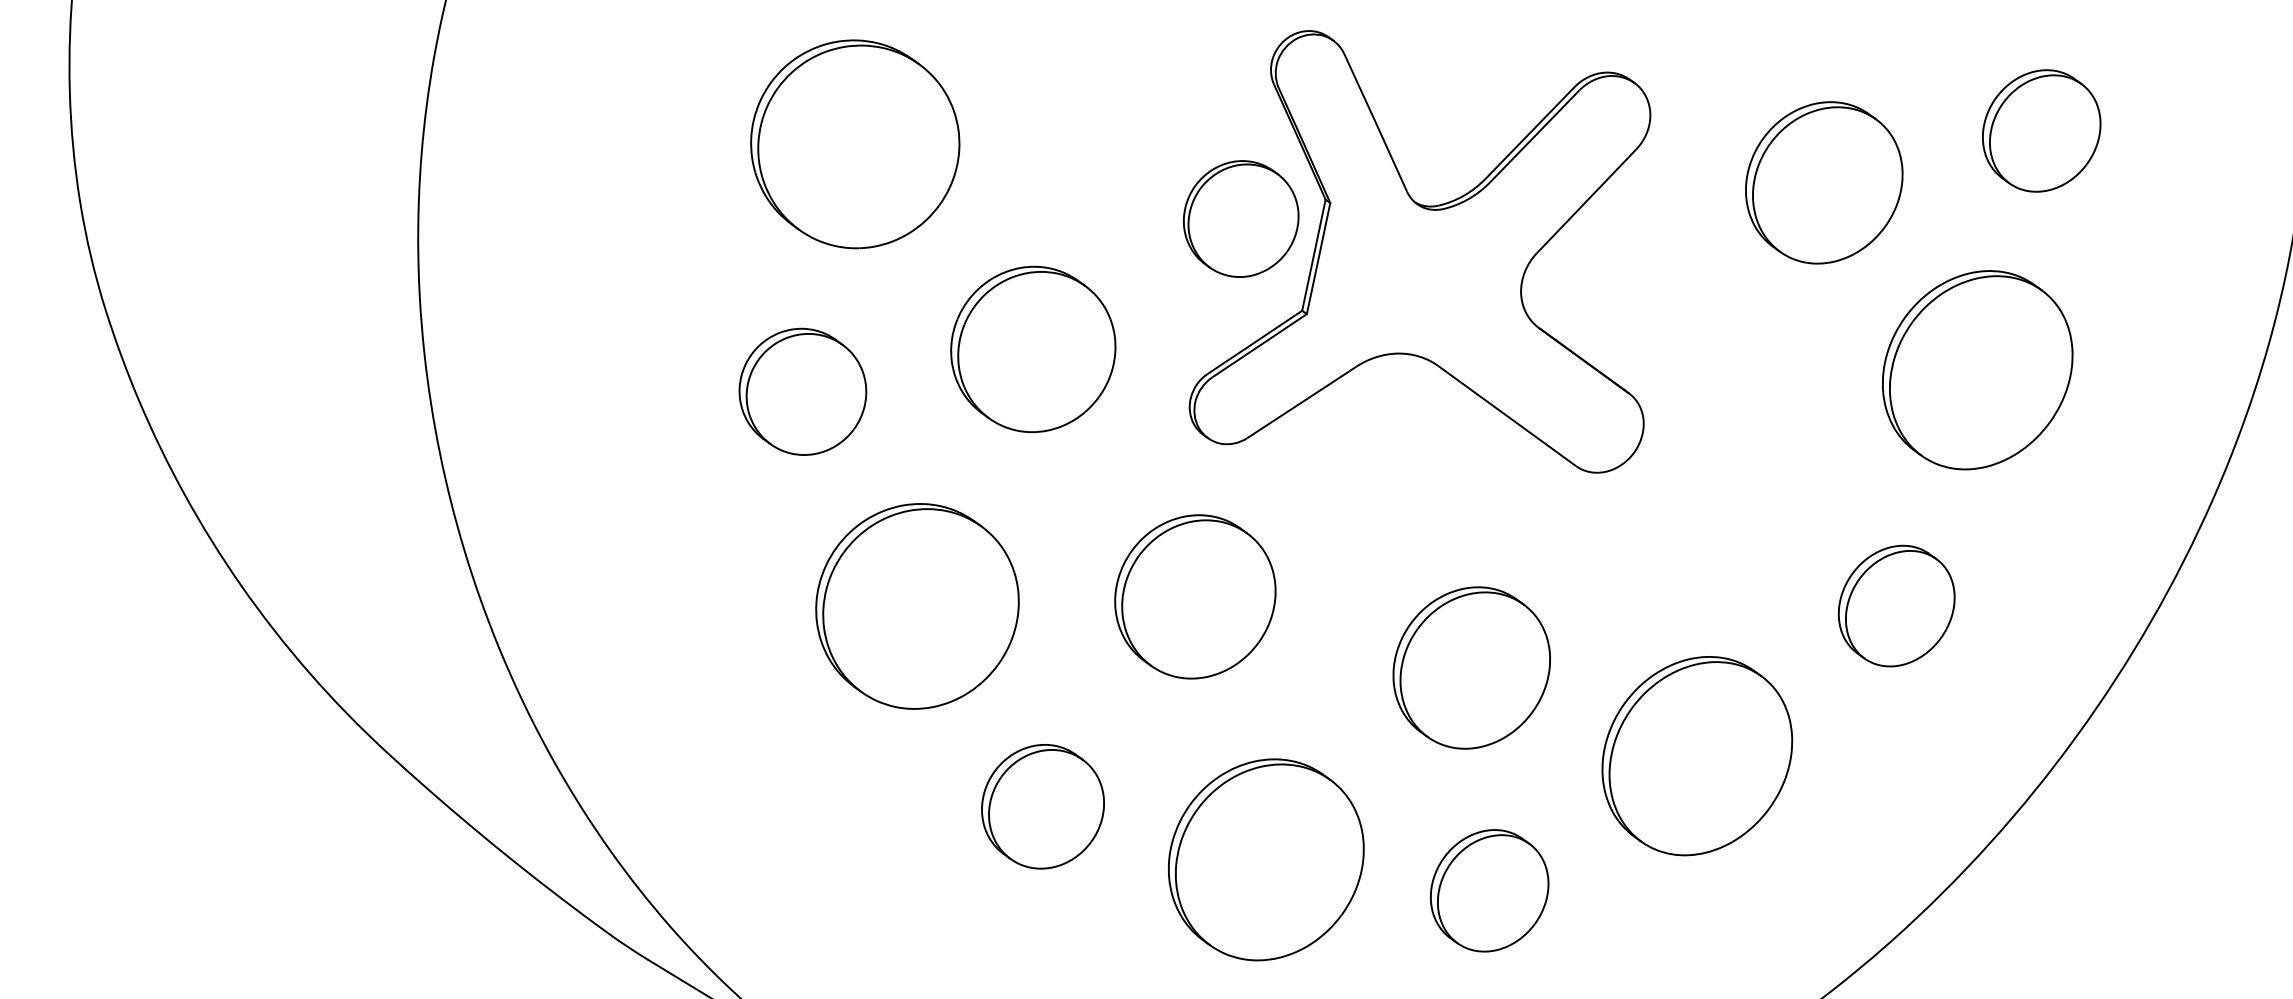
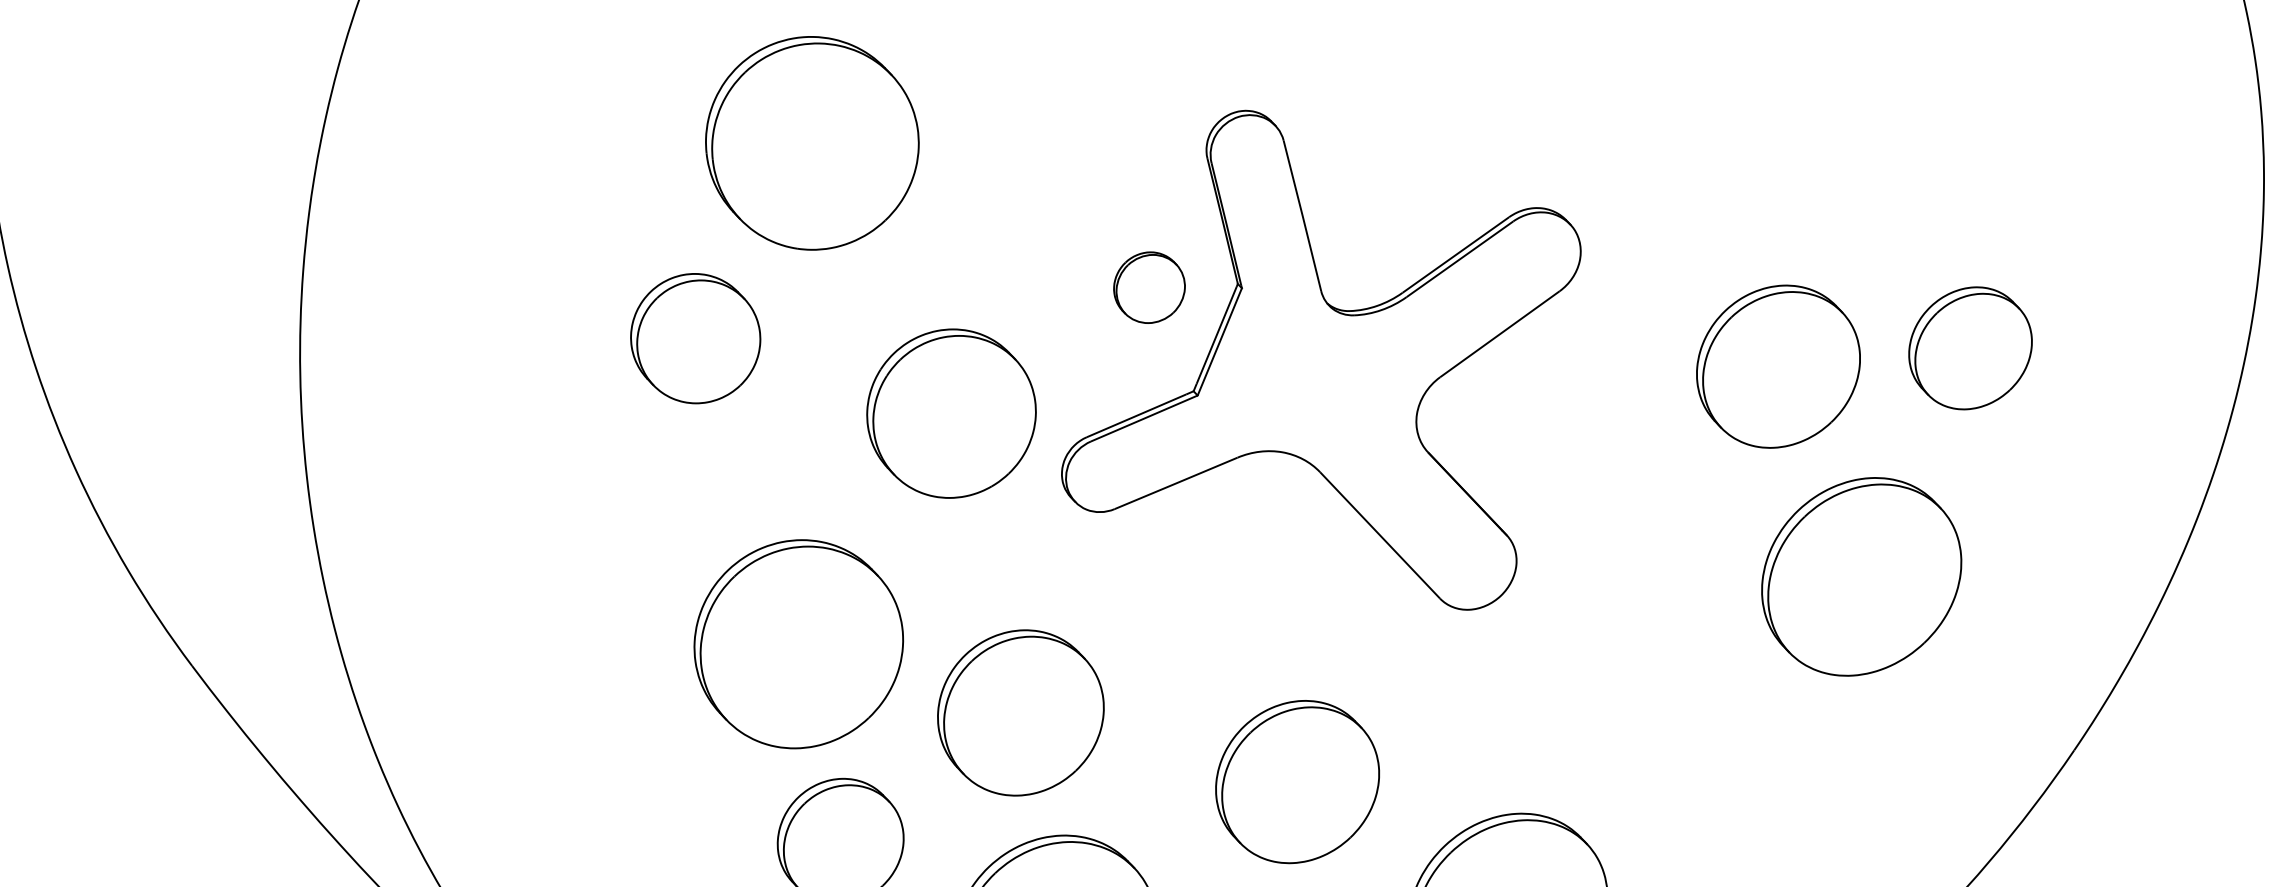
part: (855, 144) -> (812, 143), moved
part: (1824, 182) -> (1778, 366), moved
part: (1241, 218) -> (1149, 287), size x0.6
part: (1033, 349) -> (951, 413), moved
part: (802, 391) -> (695, 338), moved
part: (1195, 596) -> (1021, 712), moved
part: (1896, 605) -> (1736, 798), removed
part: (917, 606) -> (798, 644), moved

